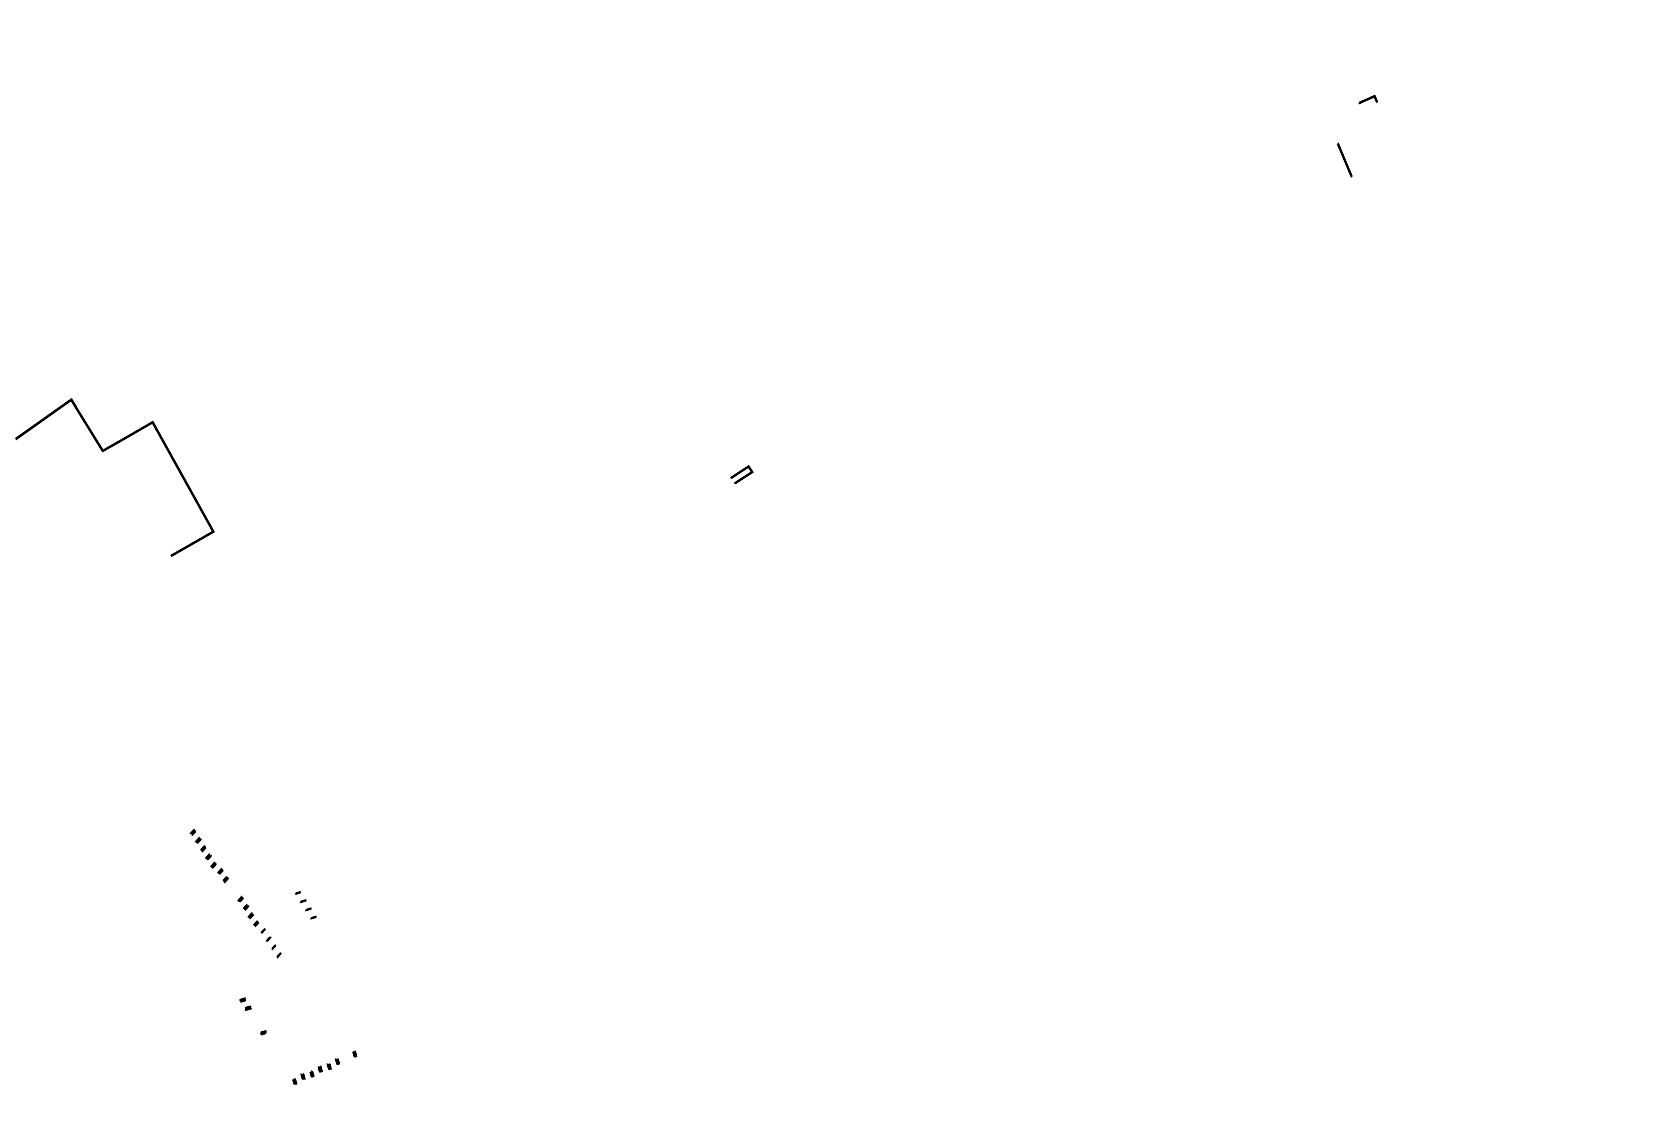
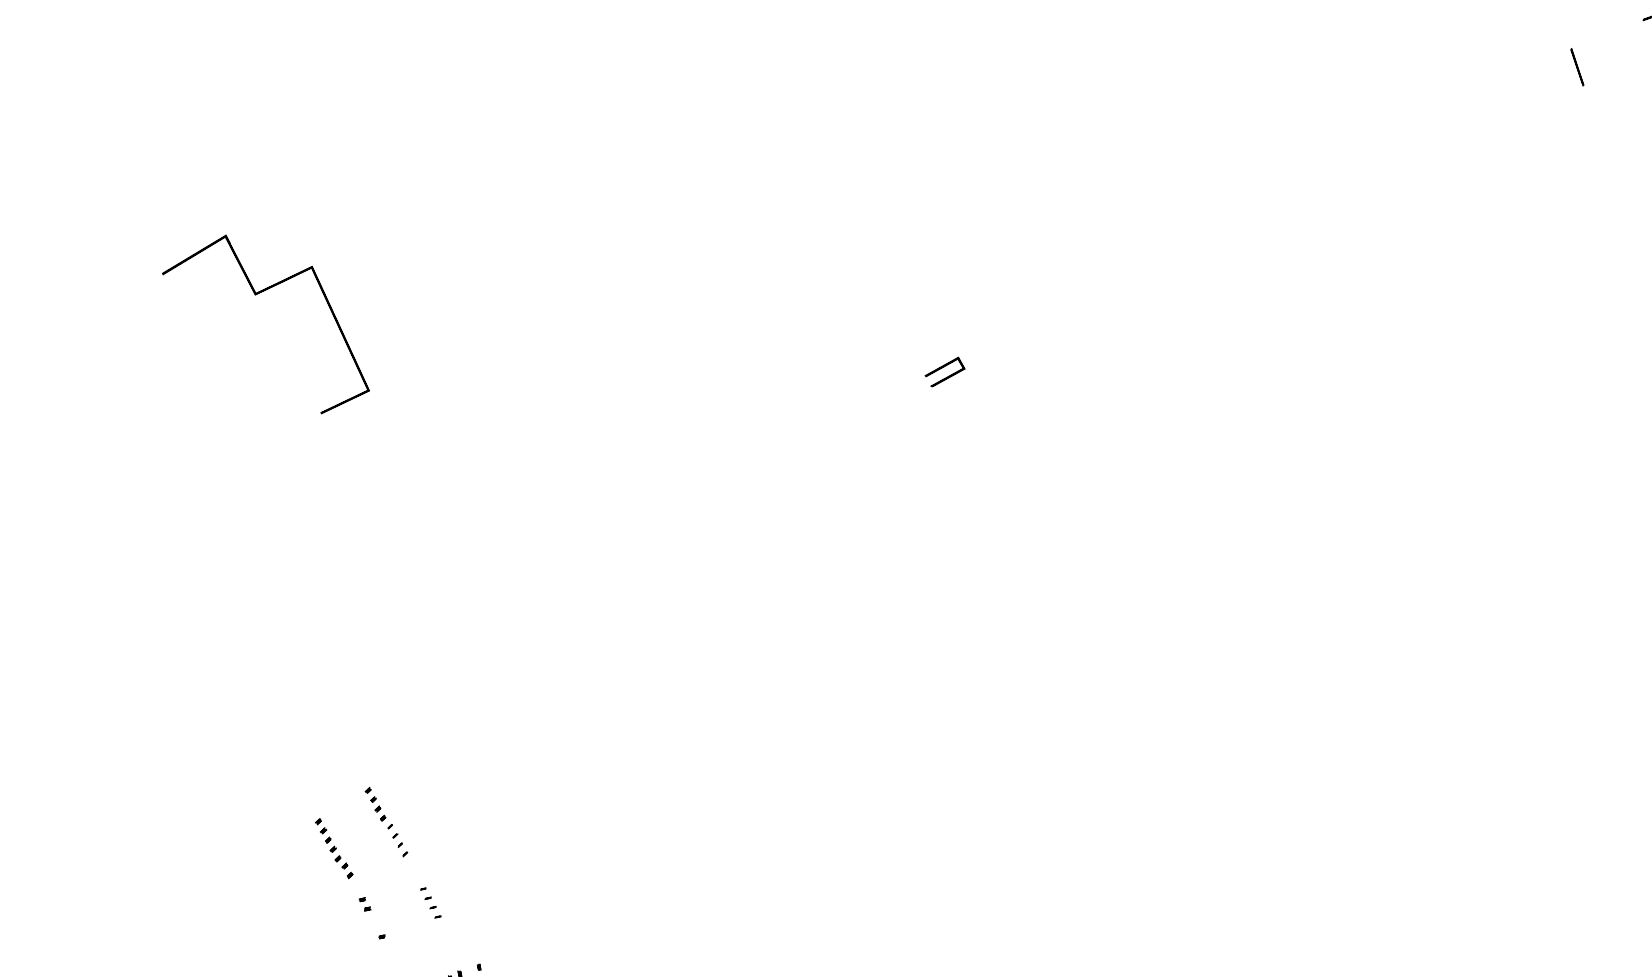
line: (1344, 159) -> (1577, 66), moved
part: (741, 474) -> (944, 371), size x1.67
part: (208, 855) -> (333, 847), moved
part: (305, 905) -> (430, 903), moved

